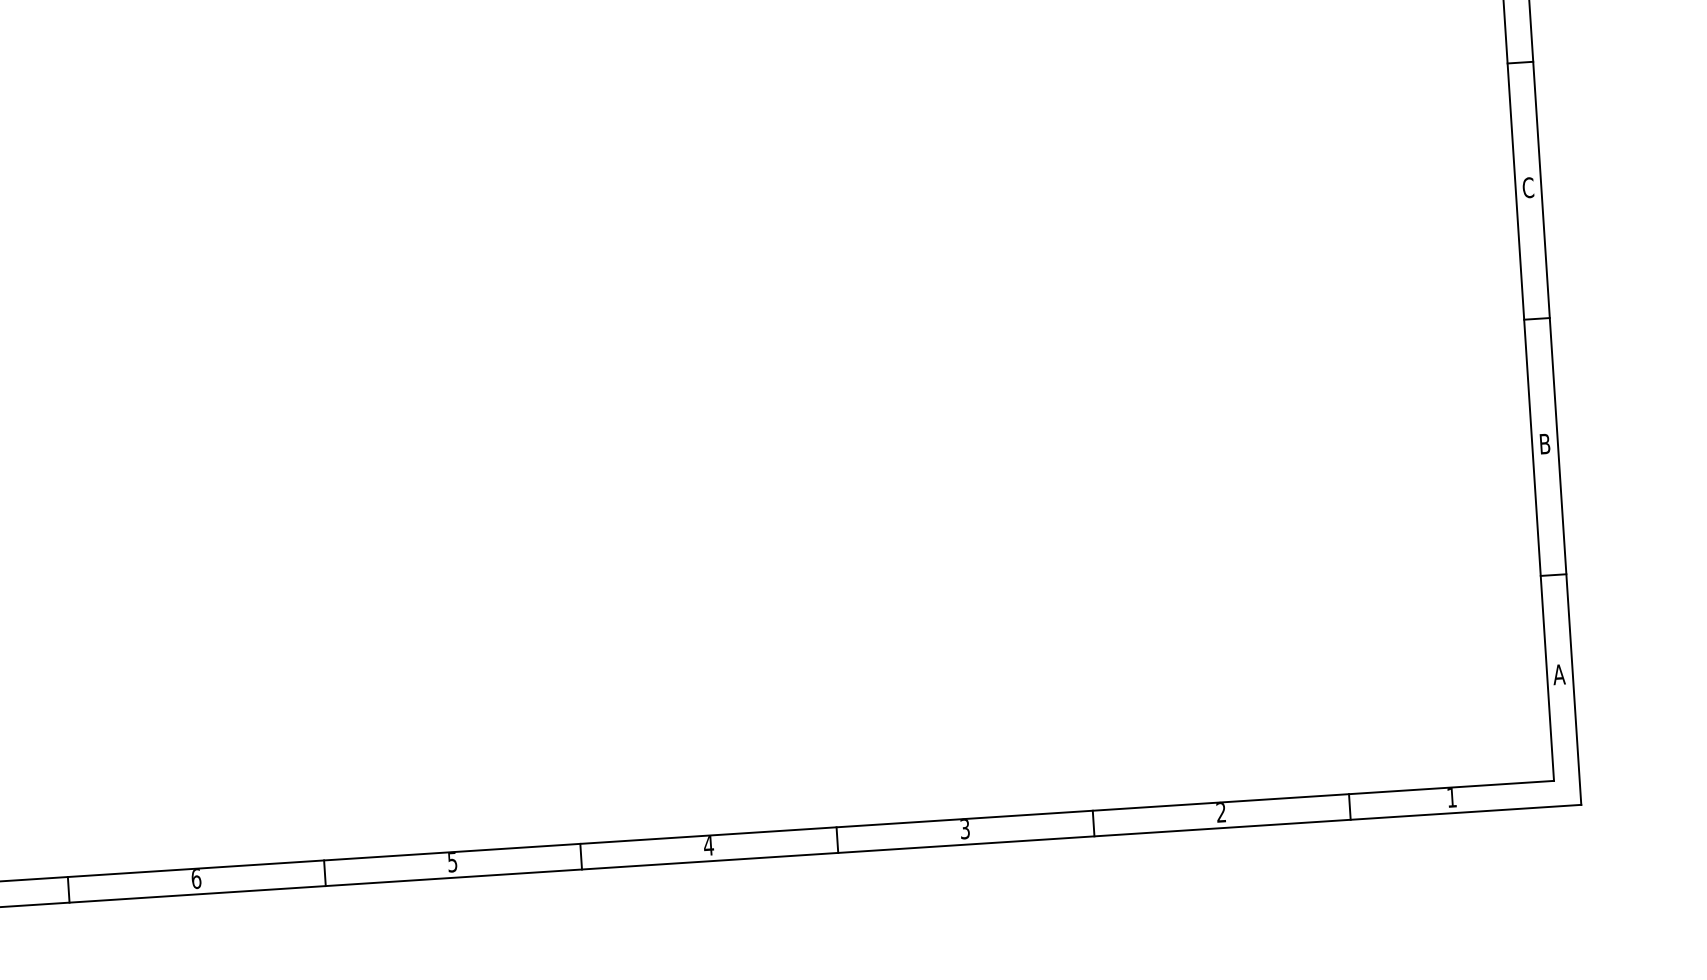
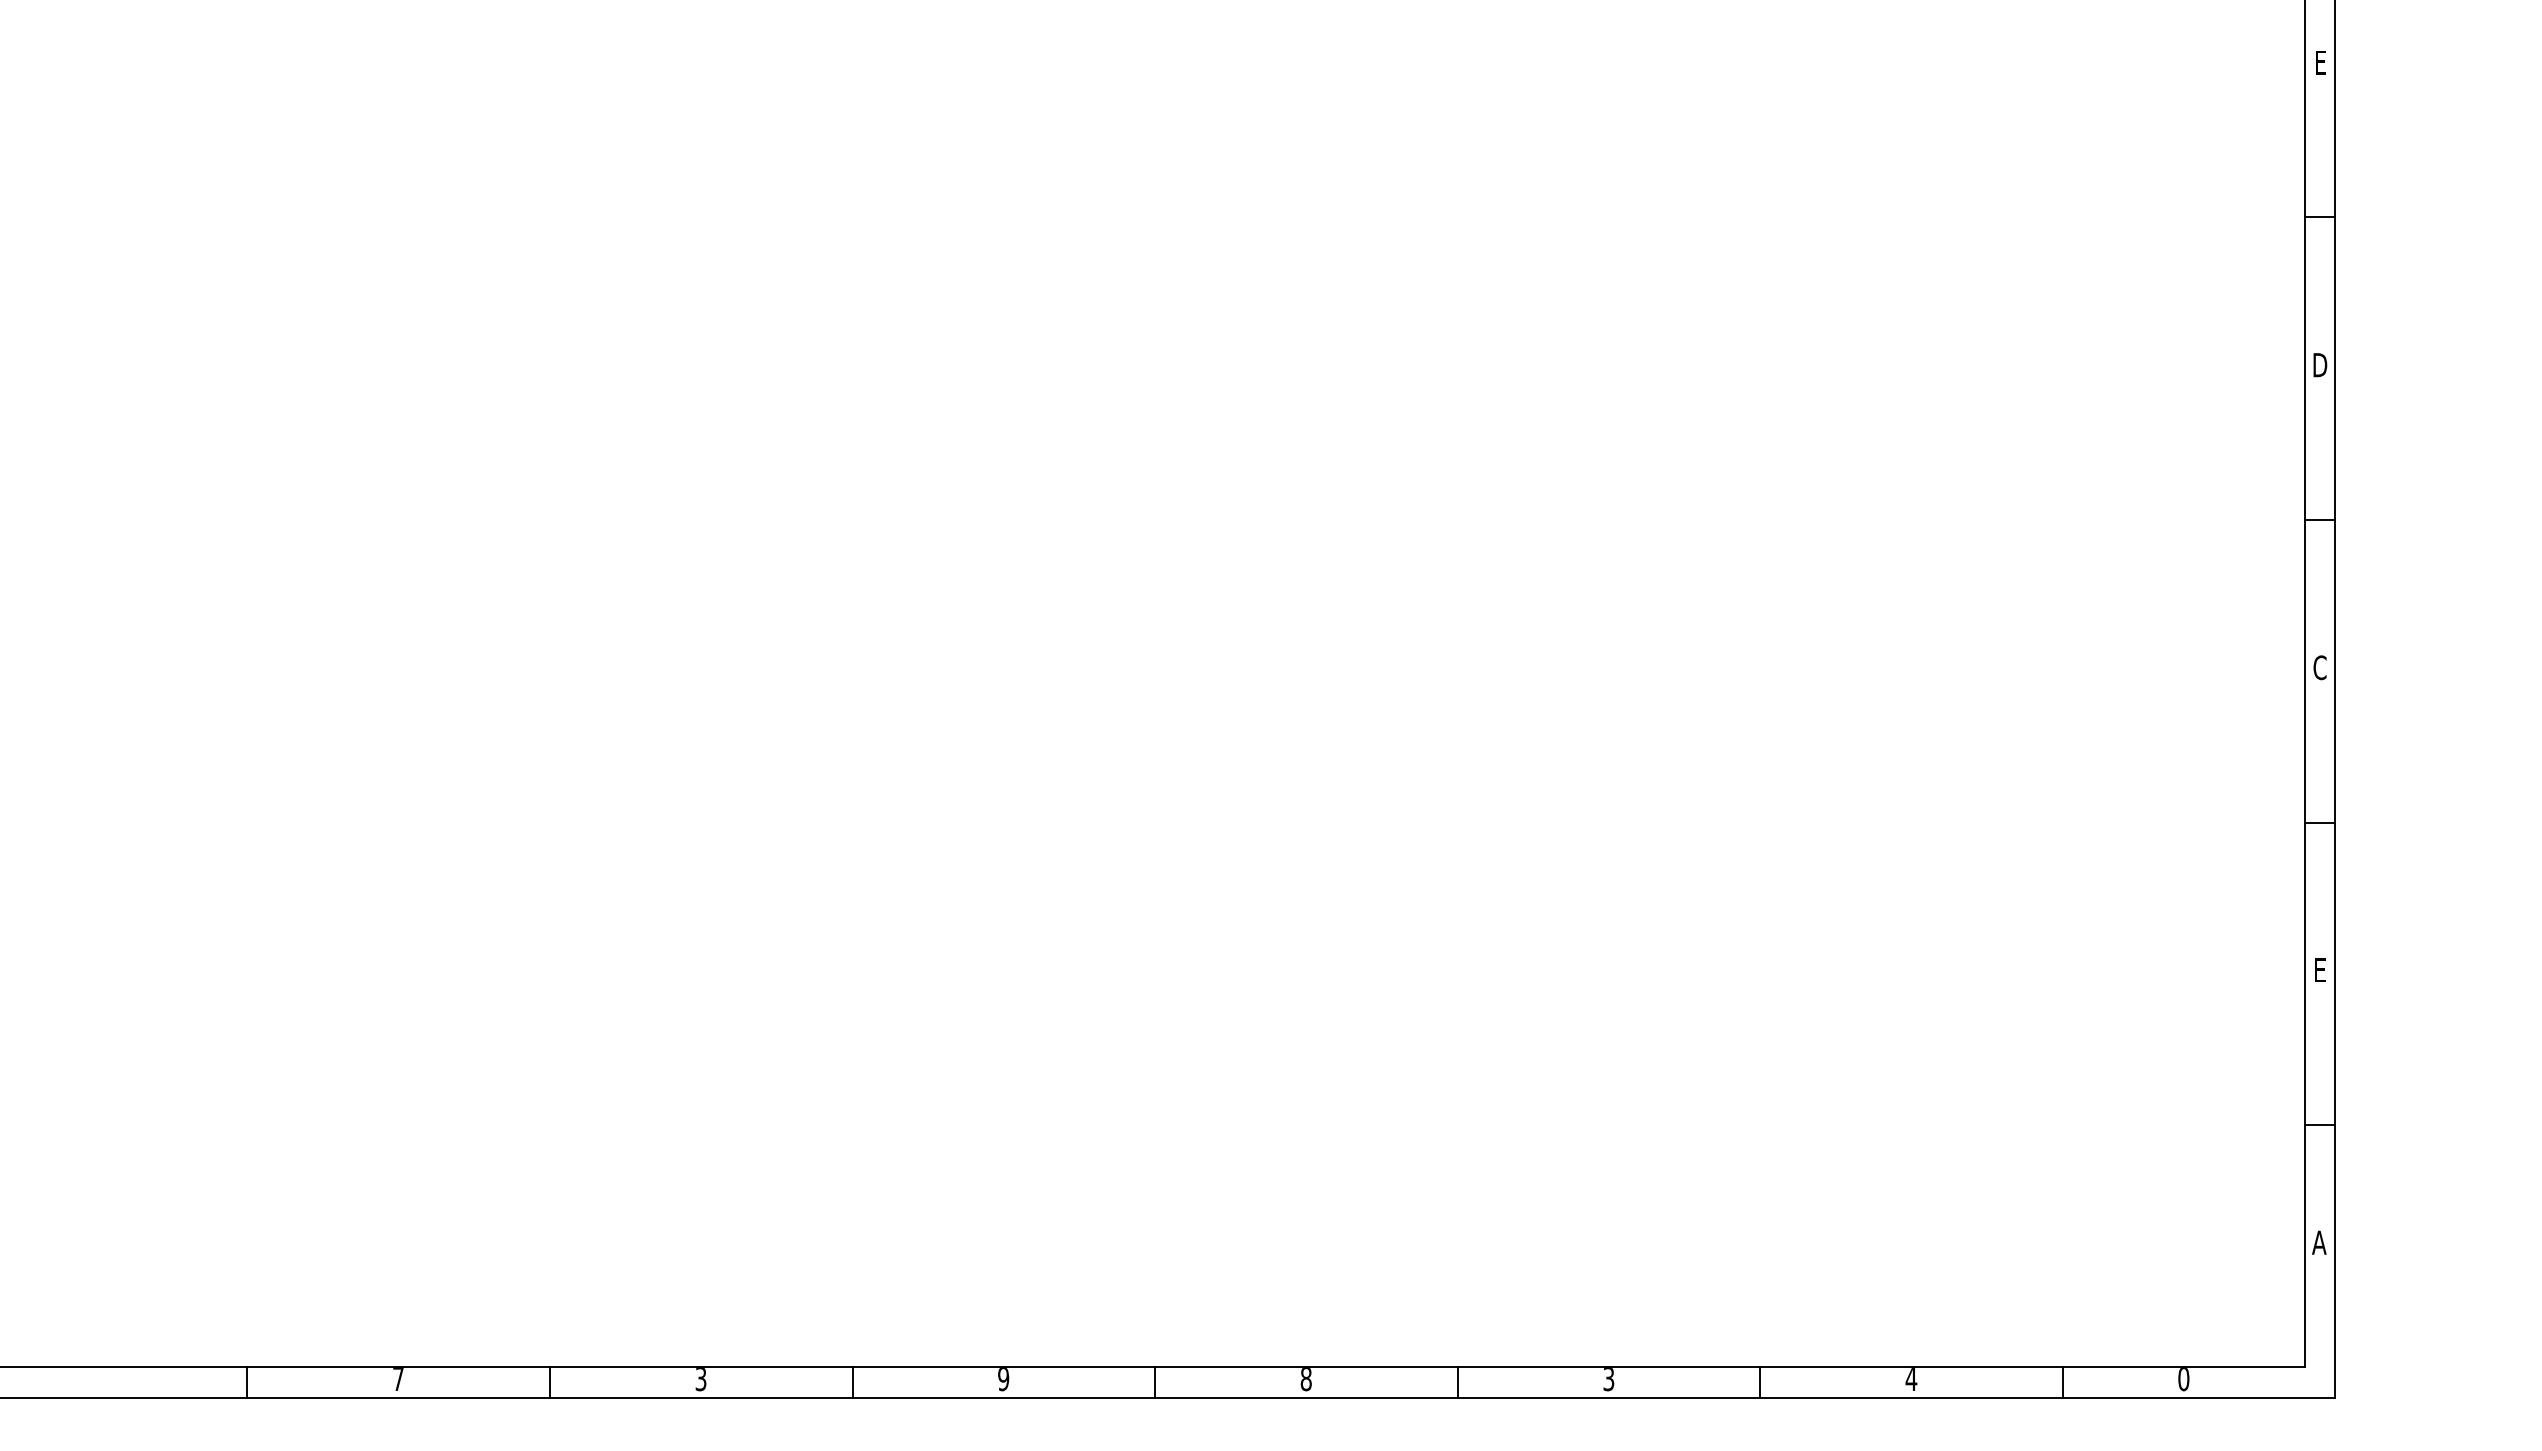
text: (1545, 444) -> (2320, 970), B -> E
text: (1451, 797) -> (2183, 1379), 1 -> 0
text: (1221, 812) -> (1911, 1379), 2 -> 4
text: (709, 845) -> (1306, 1379), 4 -> 8
text: (452, 862) -> (1003, 1379), 5 -> 9
text: (195, 879) -> (700, 1379), 6 -> 3

